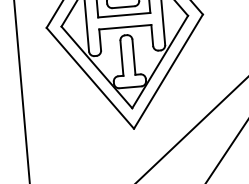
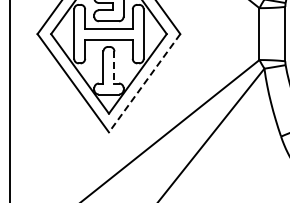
line: (134, 58) -> (114, 68), solid -> dashed
line: (168, 71) -> (144, 83), solid -> dashed

